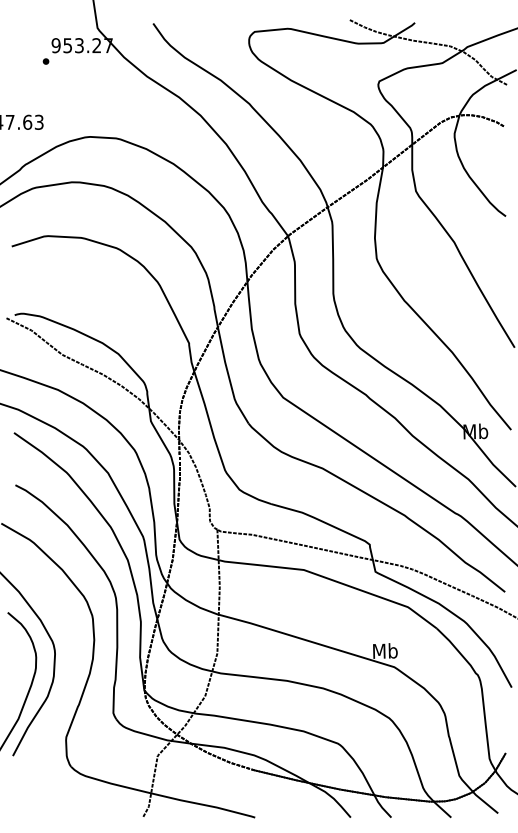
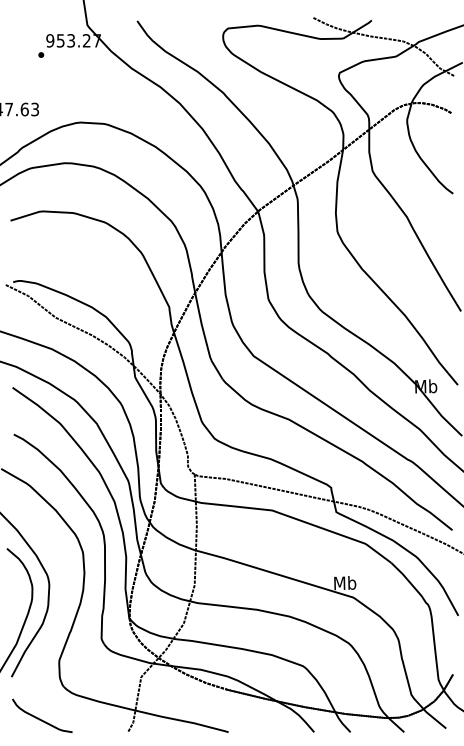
curve: (45, 802) -> (40, 718), added

